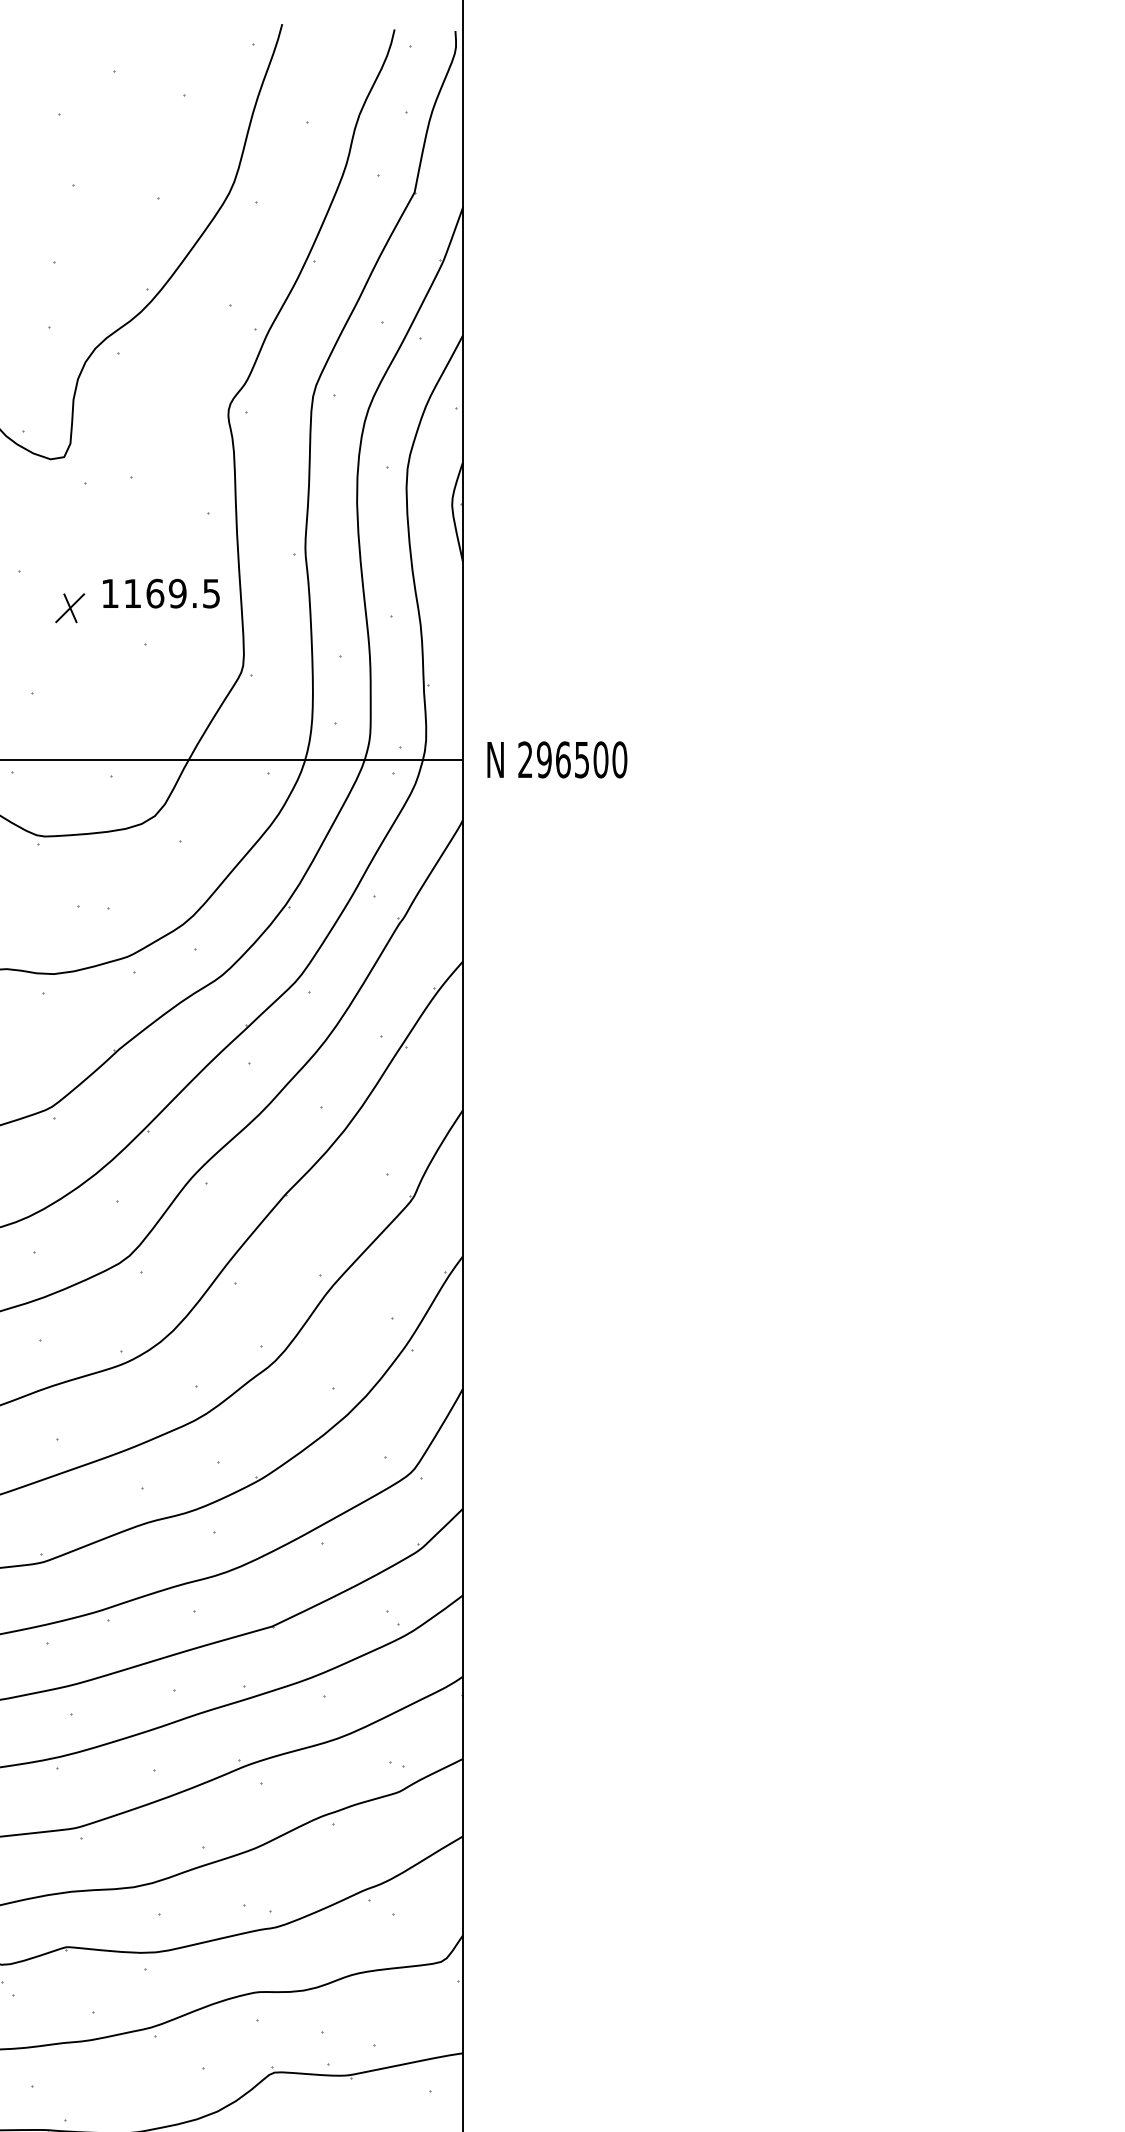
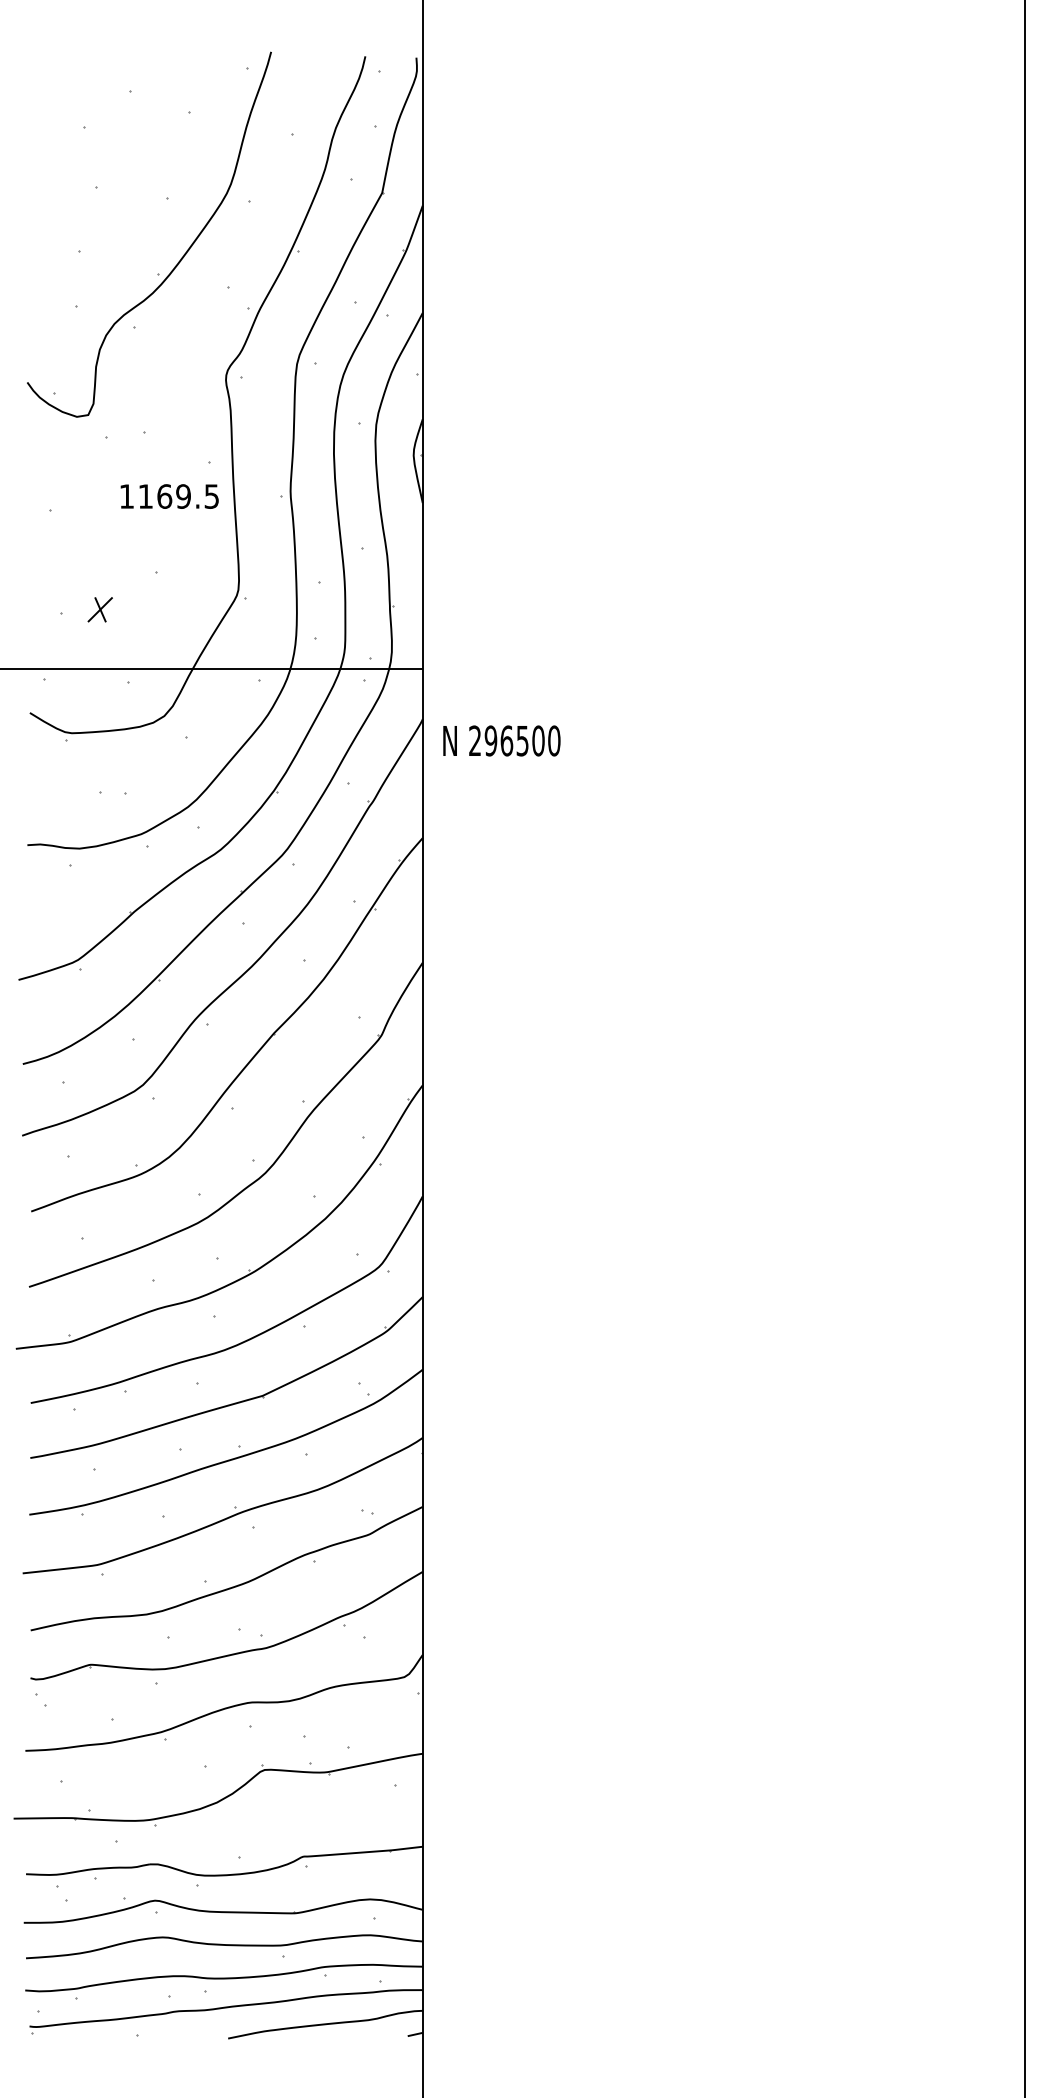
text: (161, 593) -> (169, 496), moved
part: (69, 607) -> (99, 609), moved
text: (556, 759) -> (501, 740), moved

